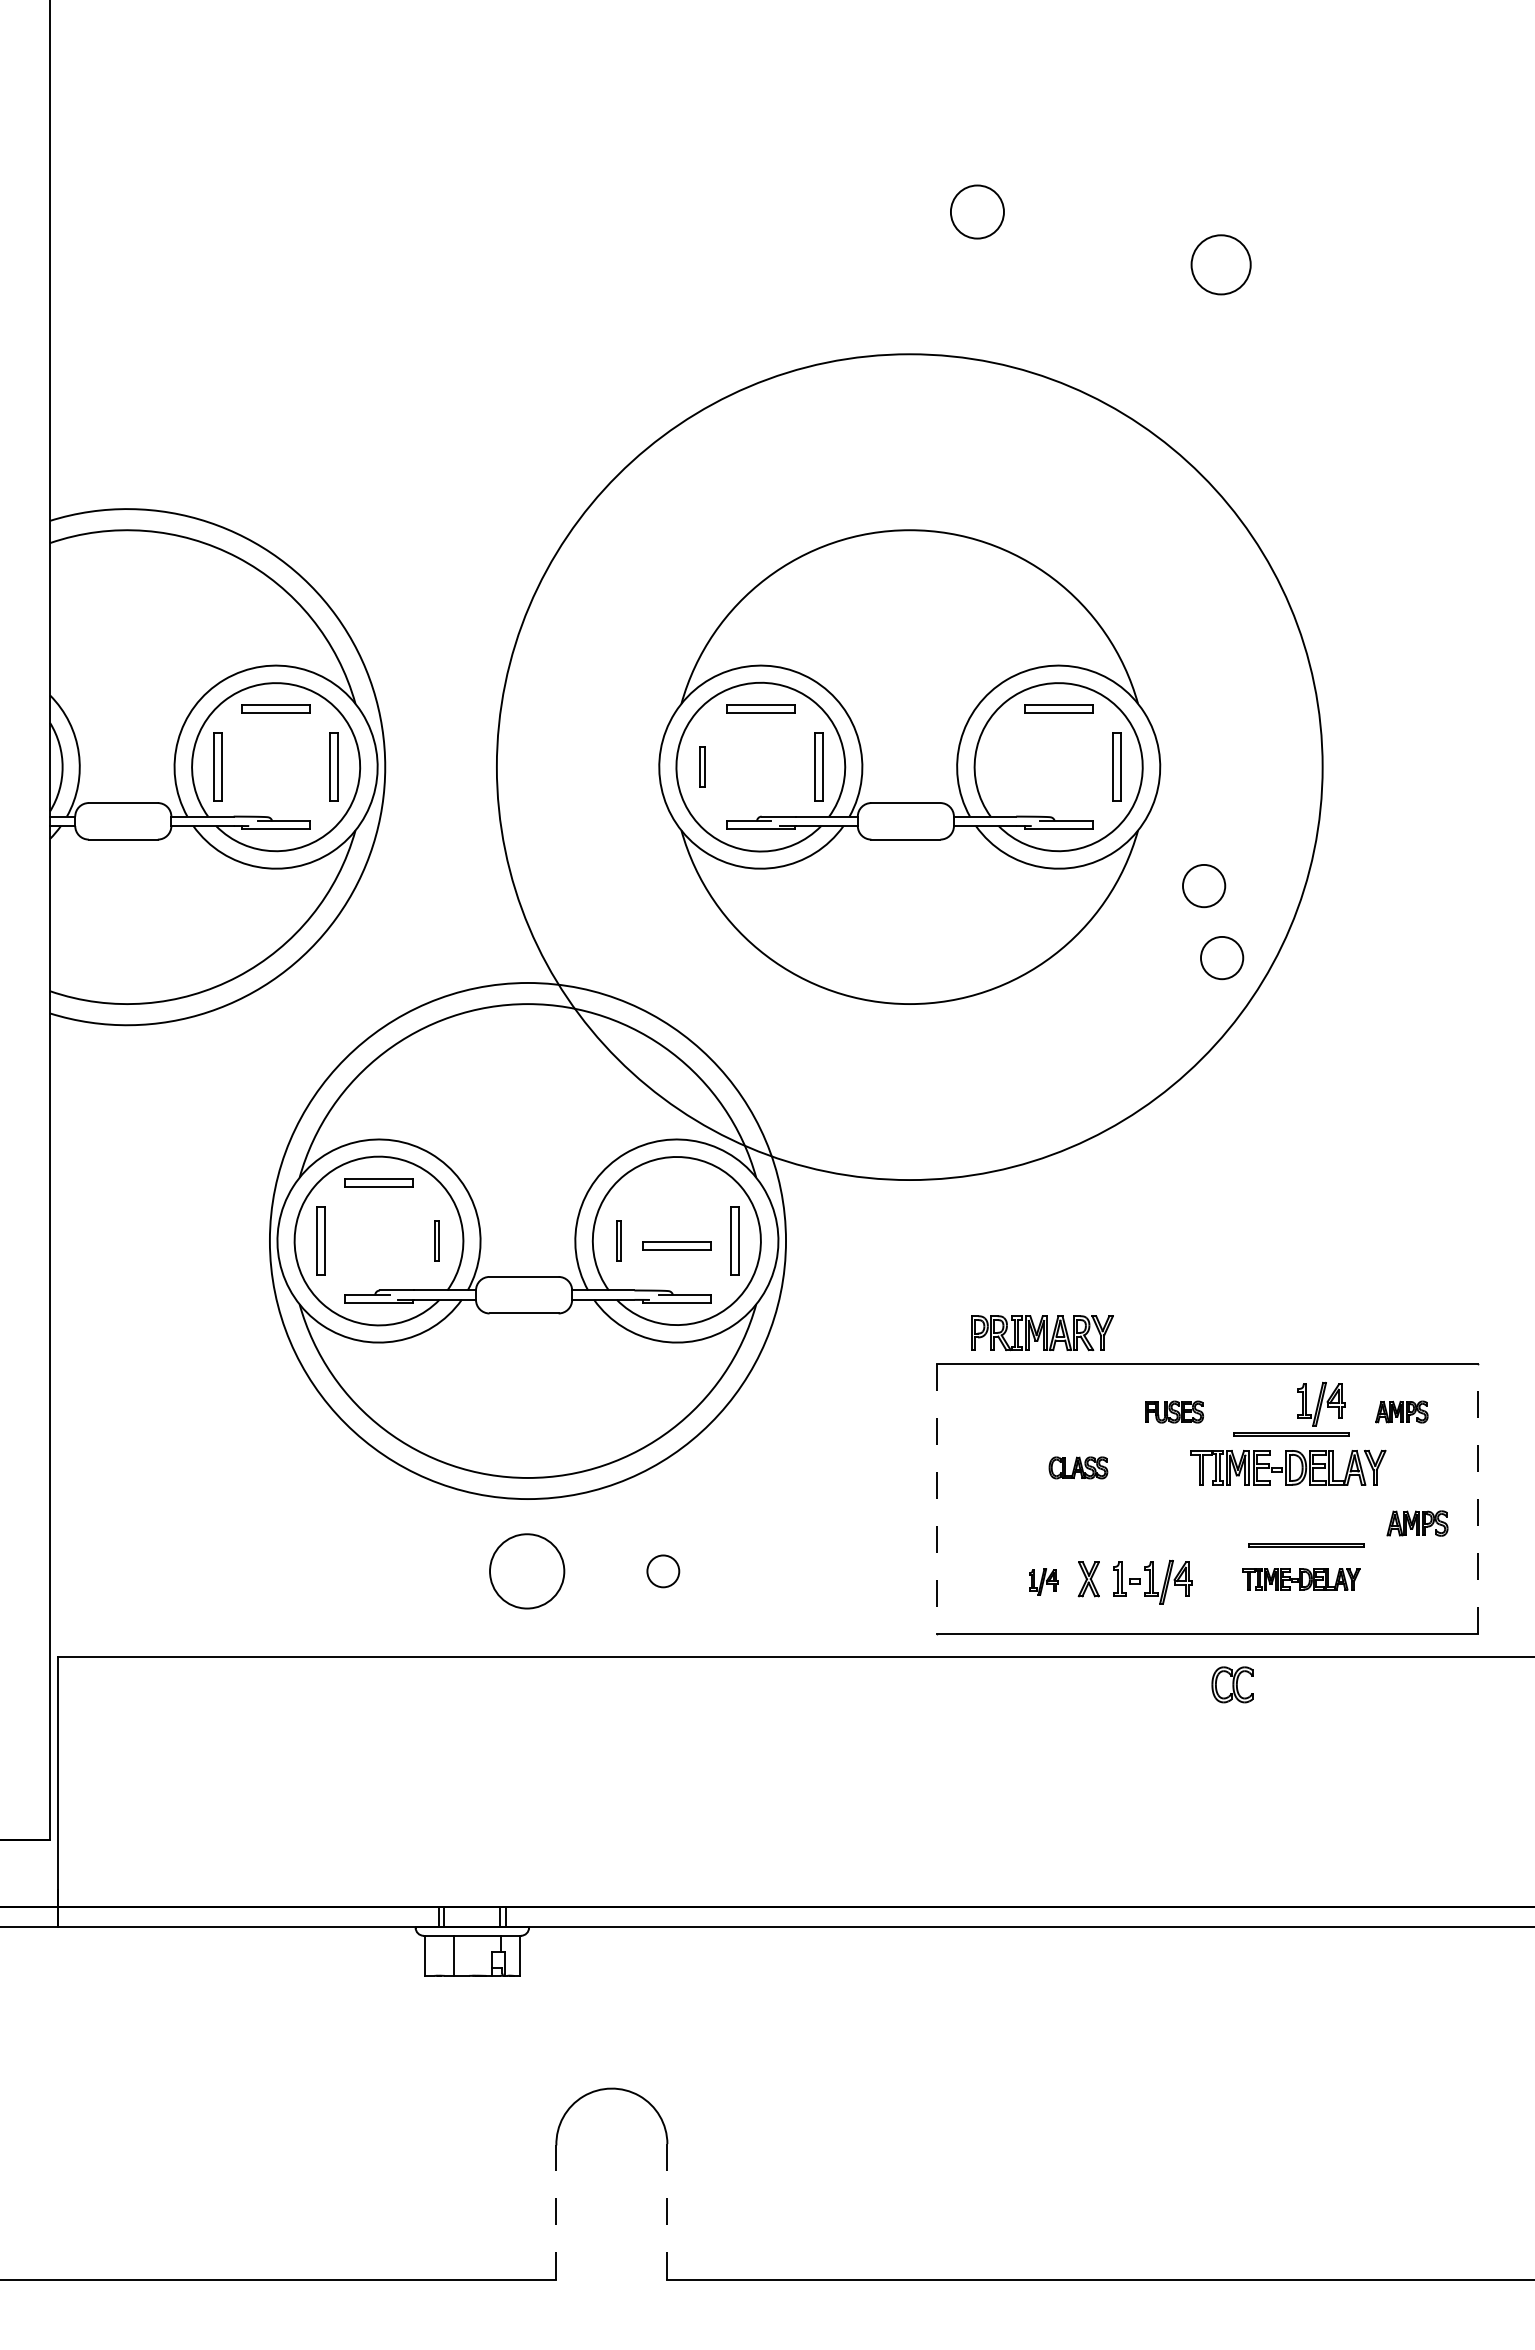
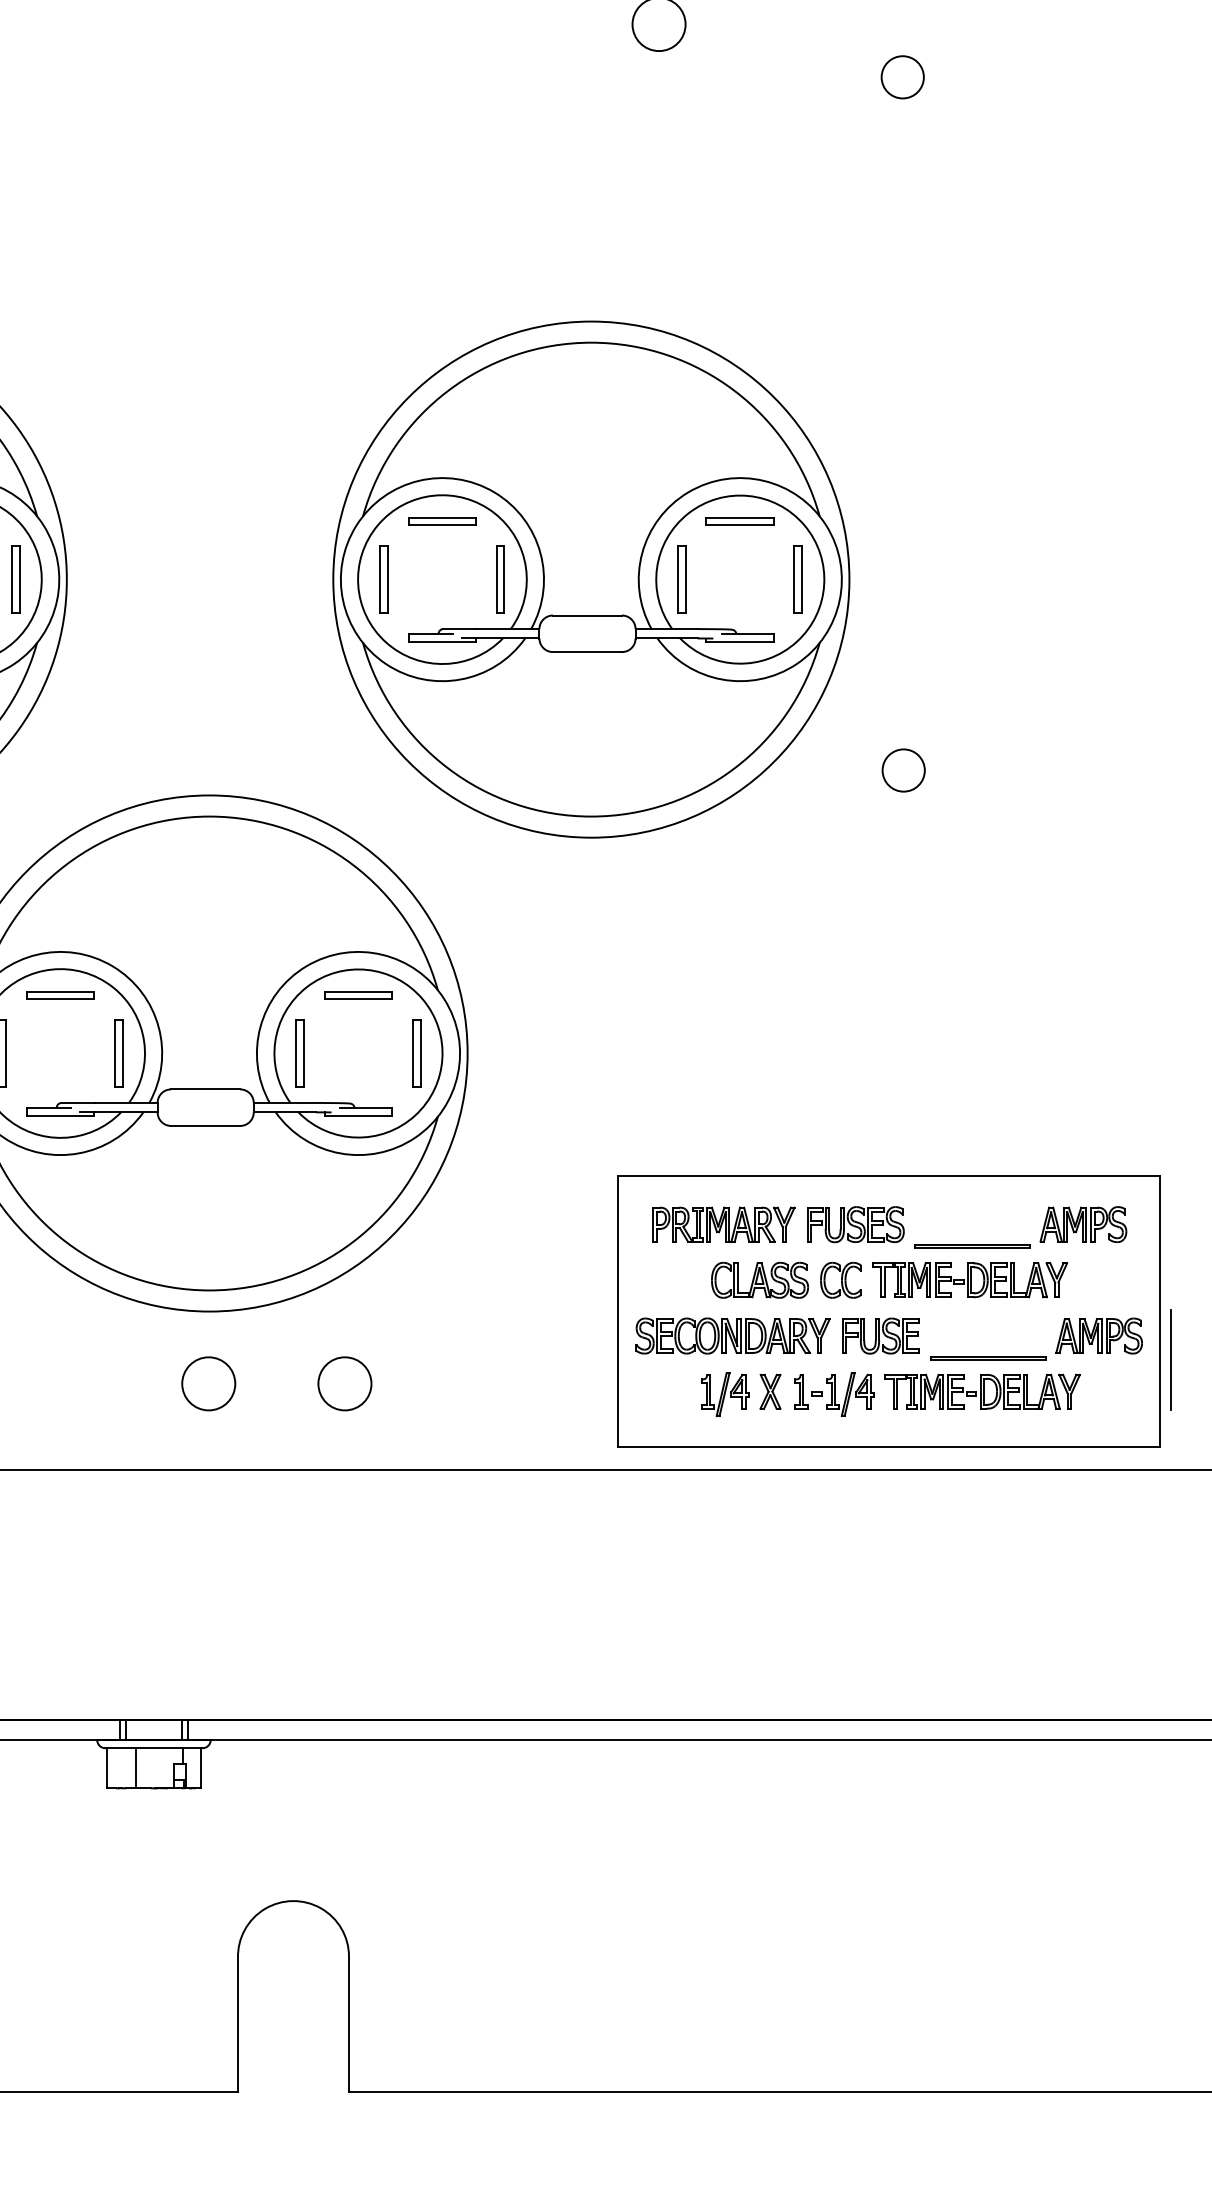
circle: (1221, 264) -> (903, 76), size x0.71
part: (702, 766) -> (384, 578), size x1.67
part: (1000, 766) -> (682, 578), added
circle: (909, 767) -> (591, 579), size x0.62
circle: (1204, 886) -> (886, 698), removed
part: (436, 1240) -> (118, 1052), size x1.67
part: (618, 1240) -> (300, 1052), size x1.67
part: (676, 1245) -> (358, 994), moved
part: (1042, 1333) -> (724, 1224), moved
part: (1321, 1403) -> (1003, 1215), removed
part: (1174, 1411) -> (856, 1223), size x1.67
part: (1401, 1411) -> (1083, 1223), size x1.67
part: (1078, 1467) -> (760, 1279), size x1.67
line: (1478, 1498) -> (1160, 1310), dashed -> solid
line: (936, 1499) -> (618, 1311), dashed -> solid
part: (1051, 1523) -> (733, 1335), added
part: (1199, 1523) -> (881, 1335), added
part: (1417, 1523) -> (1099, 1335), size x1.43
line: (1488, 1547) -> (1170, 1359), added
circle: (526, 1570) -> (208, 1382), size x0.71
circle: (662, 1570) -> (344, 1382), size x1.67
part: (1301, 1579) -> (983, 1391), size x1.67
part: (1043, 1581) -> (725, 1393), size x1.67
part: (1232, 1684) -> (841, 1279), moved
line: (556, 2211) -> (238, 2023), dashed -> solid
line: (667, 2211) -> (349, 2023), dashed -> solid

